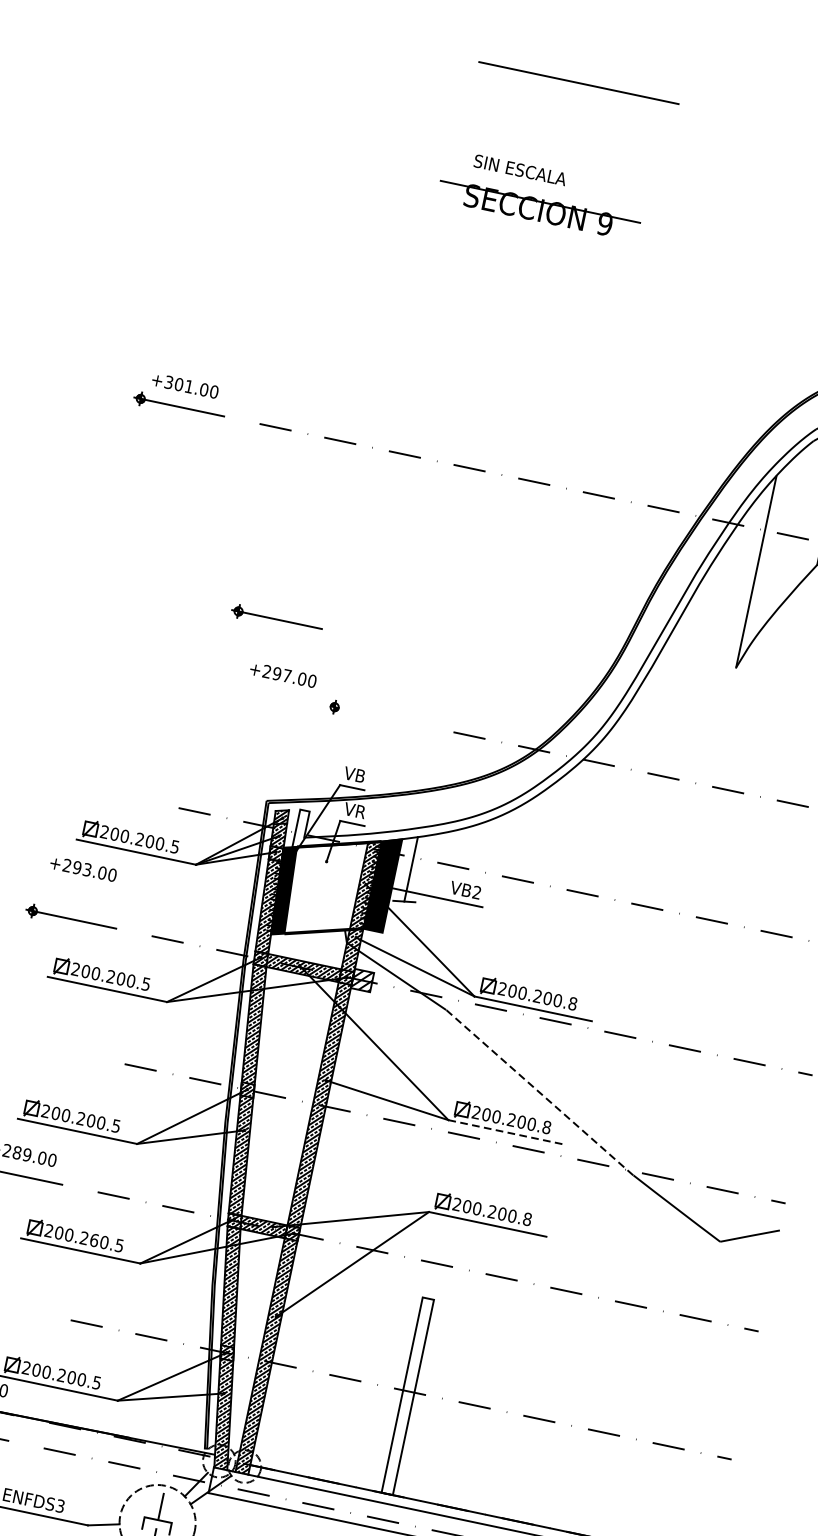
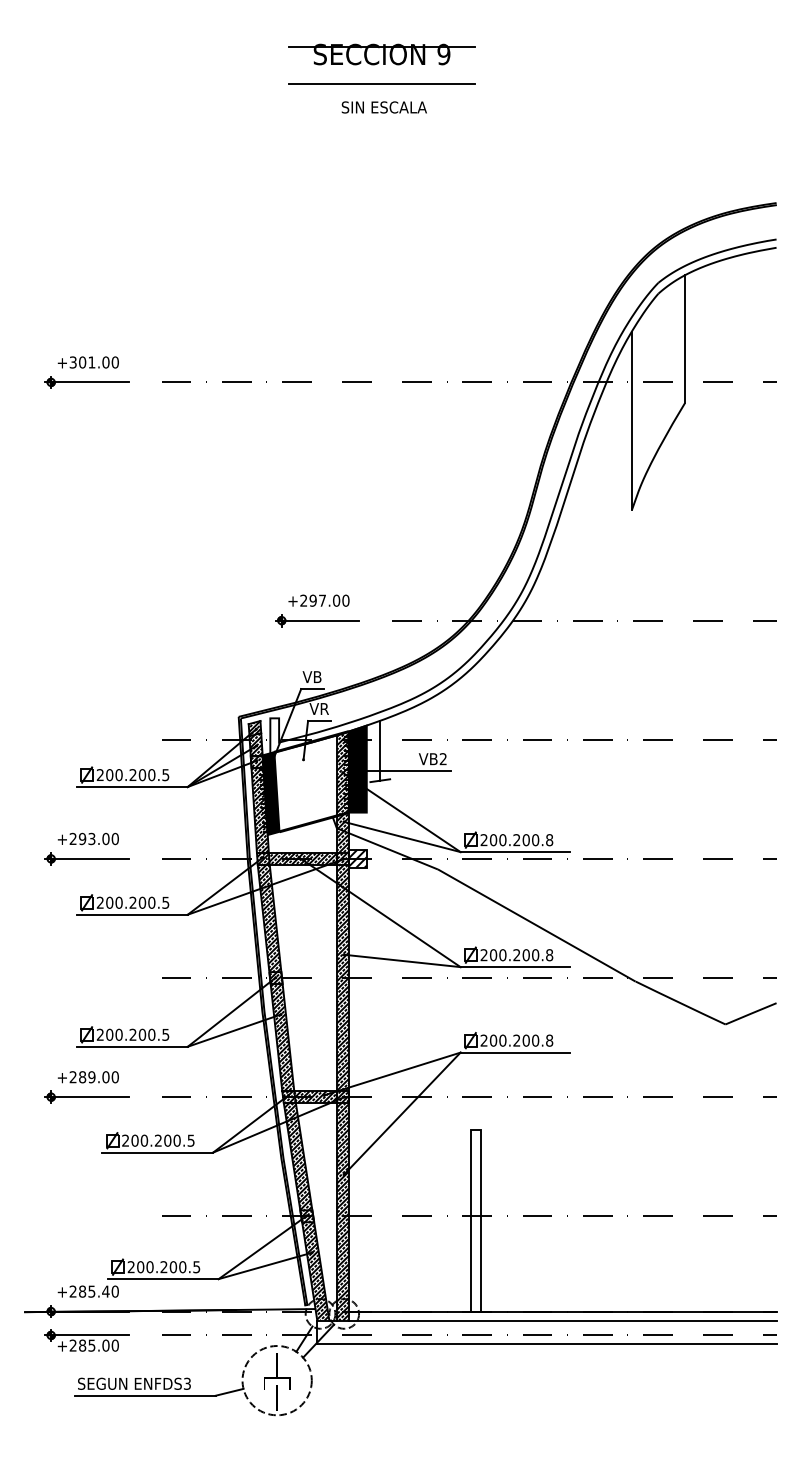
line: (578, 82) -> (381, 83), moved
text: (519, 170) -> (383, 107), moved
part: (537, 209) -> (381, 54), moved
part: (276, 619) -> (213, 553), removed
text: (282, 674) -> (318, 600), moved
line: (373, 715) -> (317, 620), added
text: (82, 868) -> (87, 838), moved
line: (539, 1092) -> (536, 925), dashed -> solid
line: (507, 1132) -> (515, 967), dashed -> solid
text: (94, 1240) -> (167, 1140), 200.260.5 -> 200.200.5

